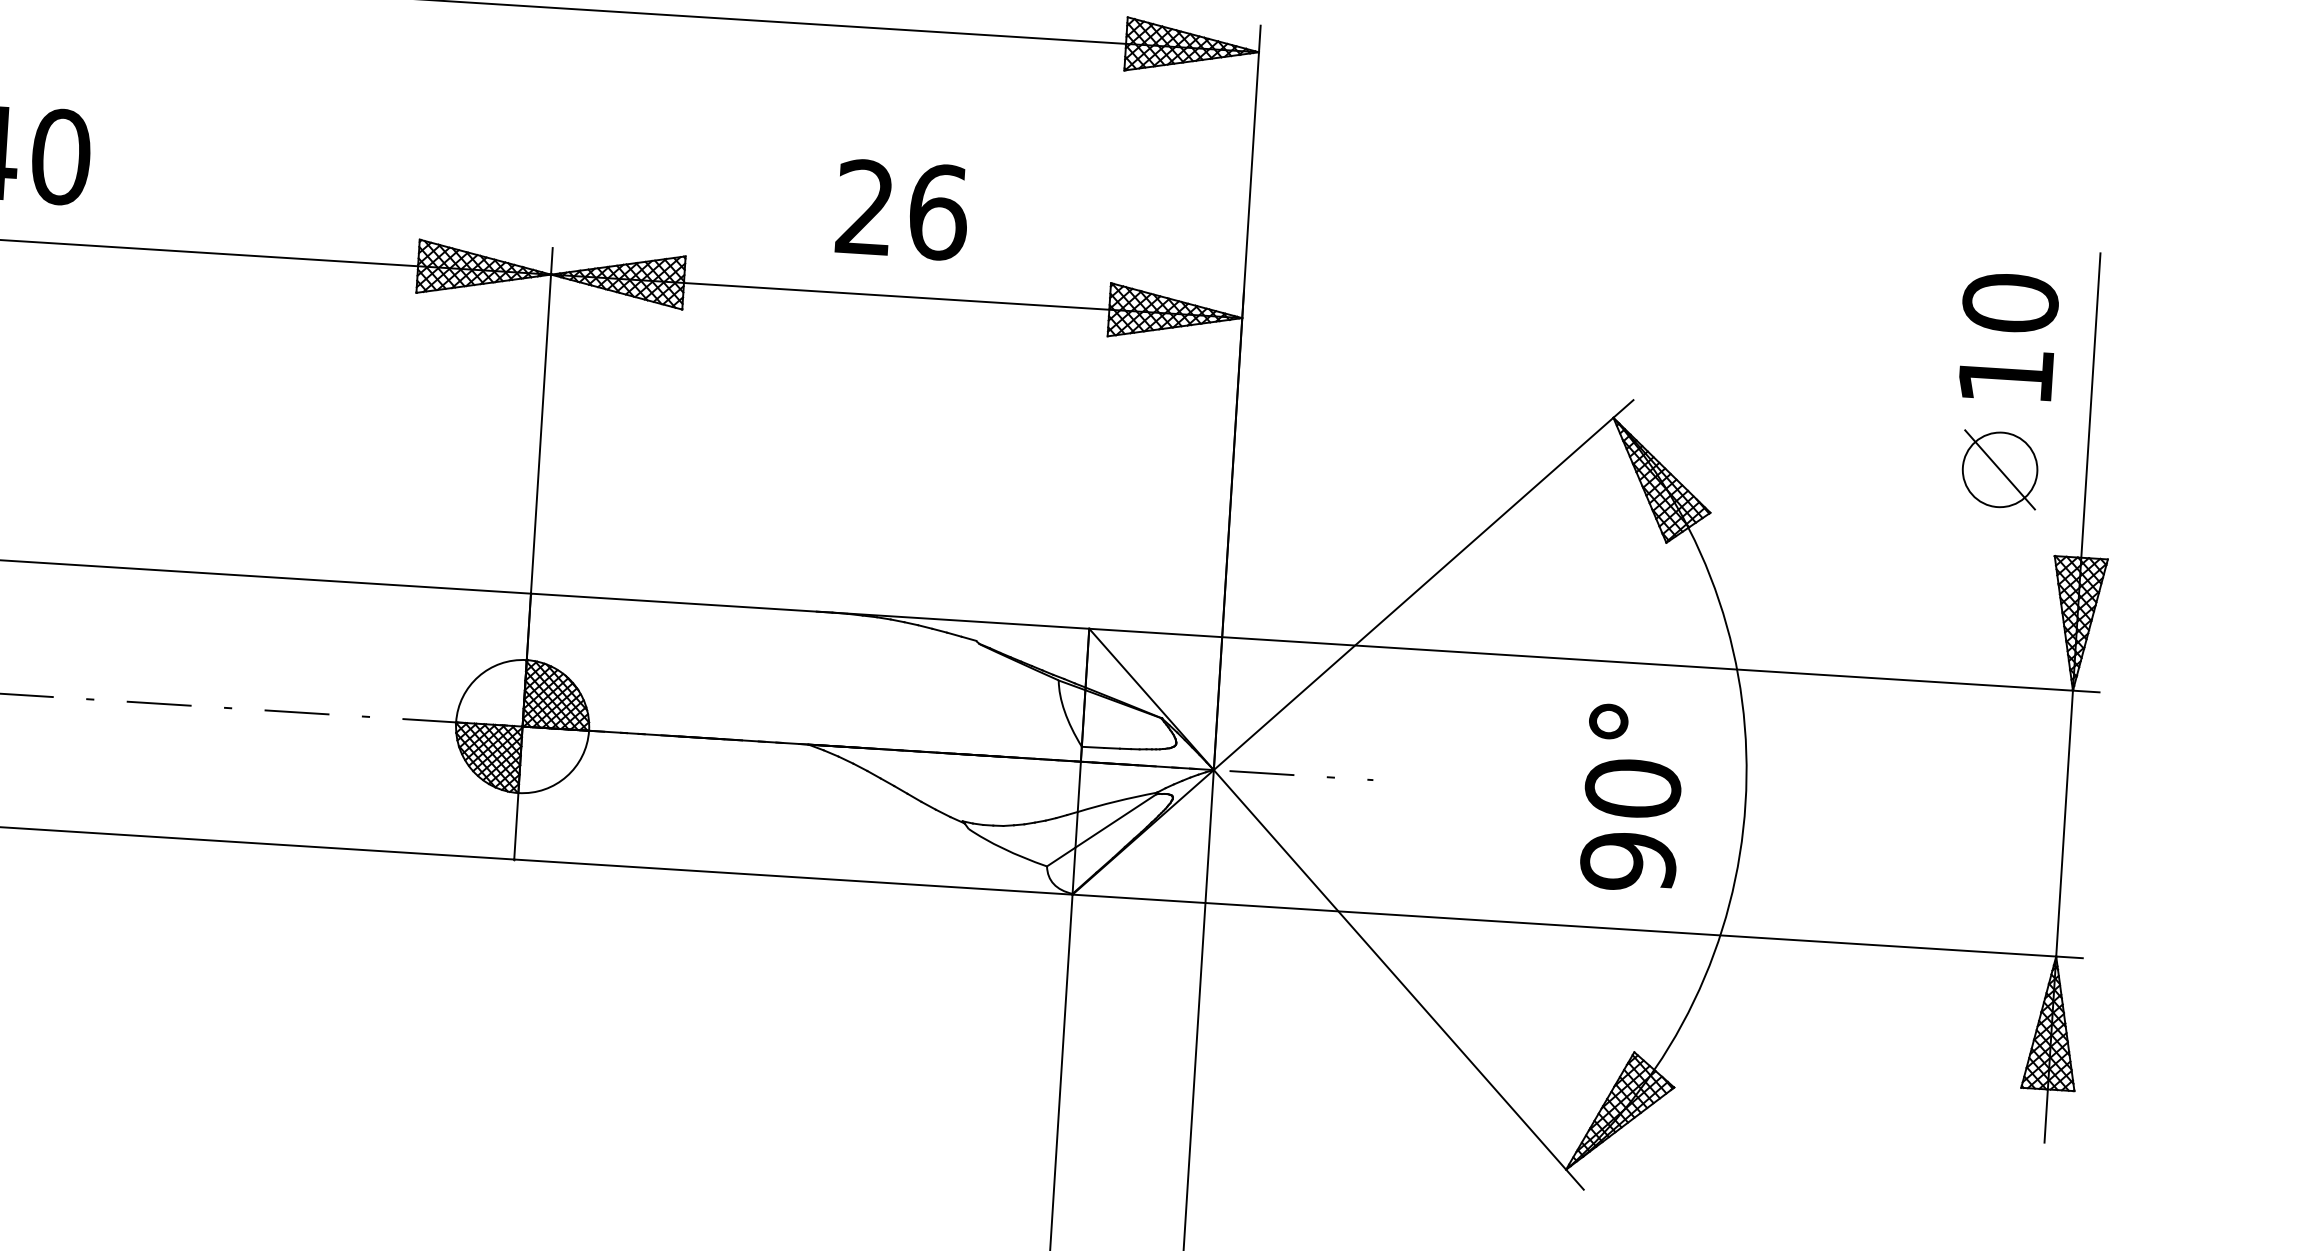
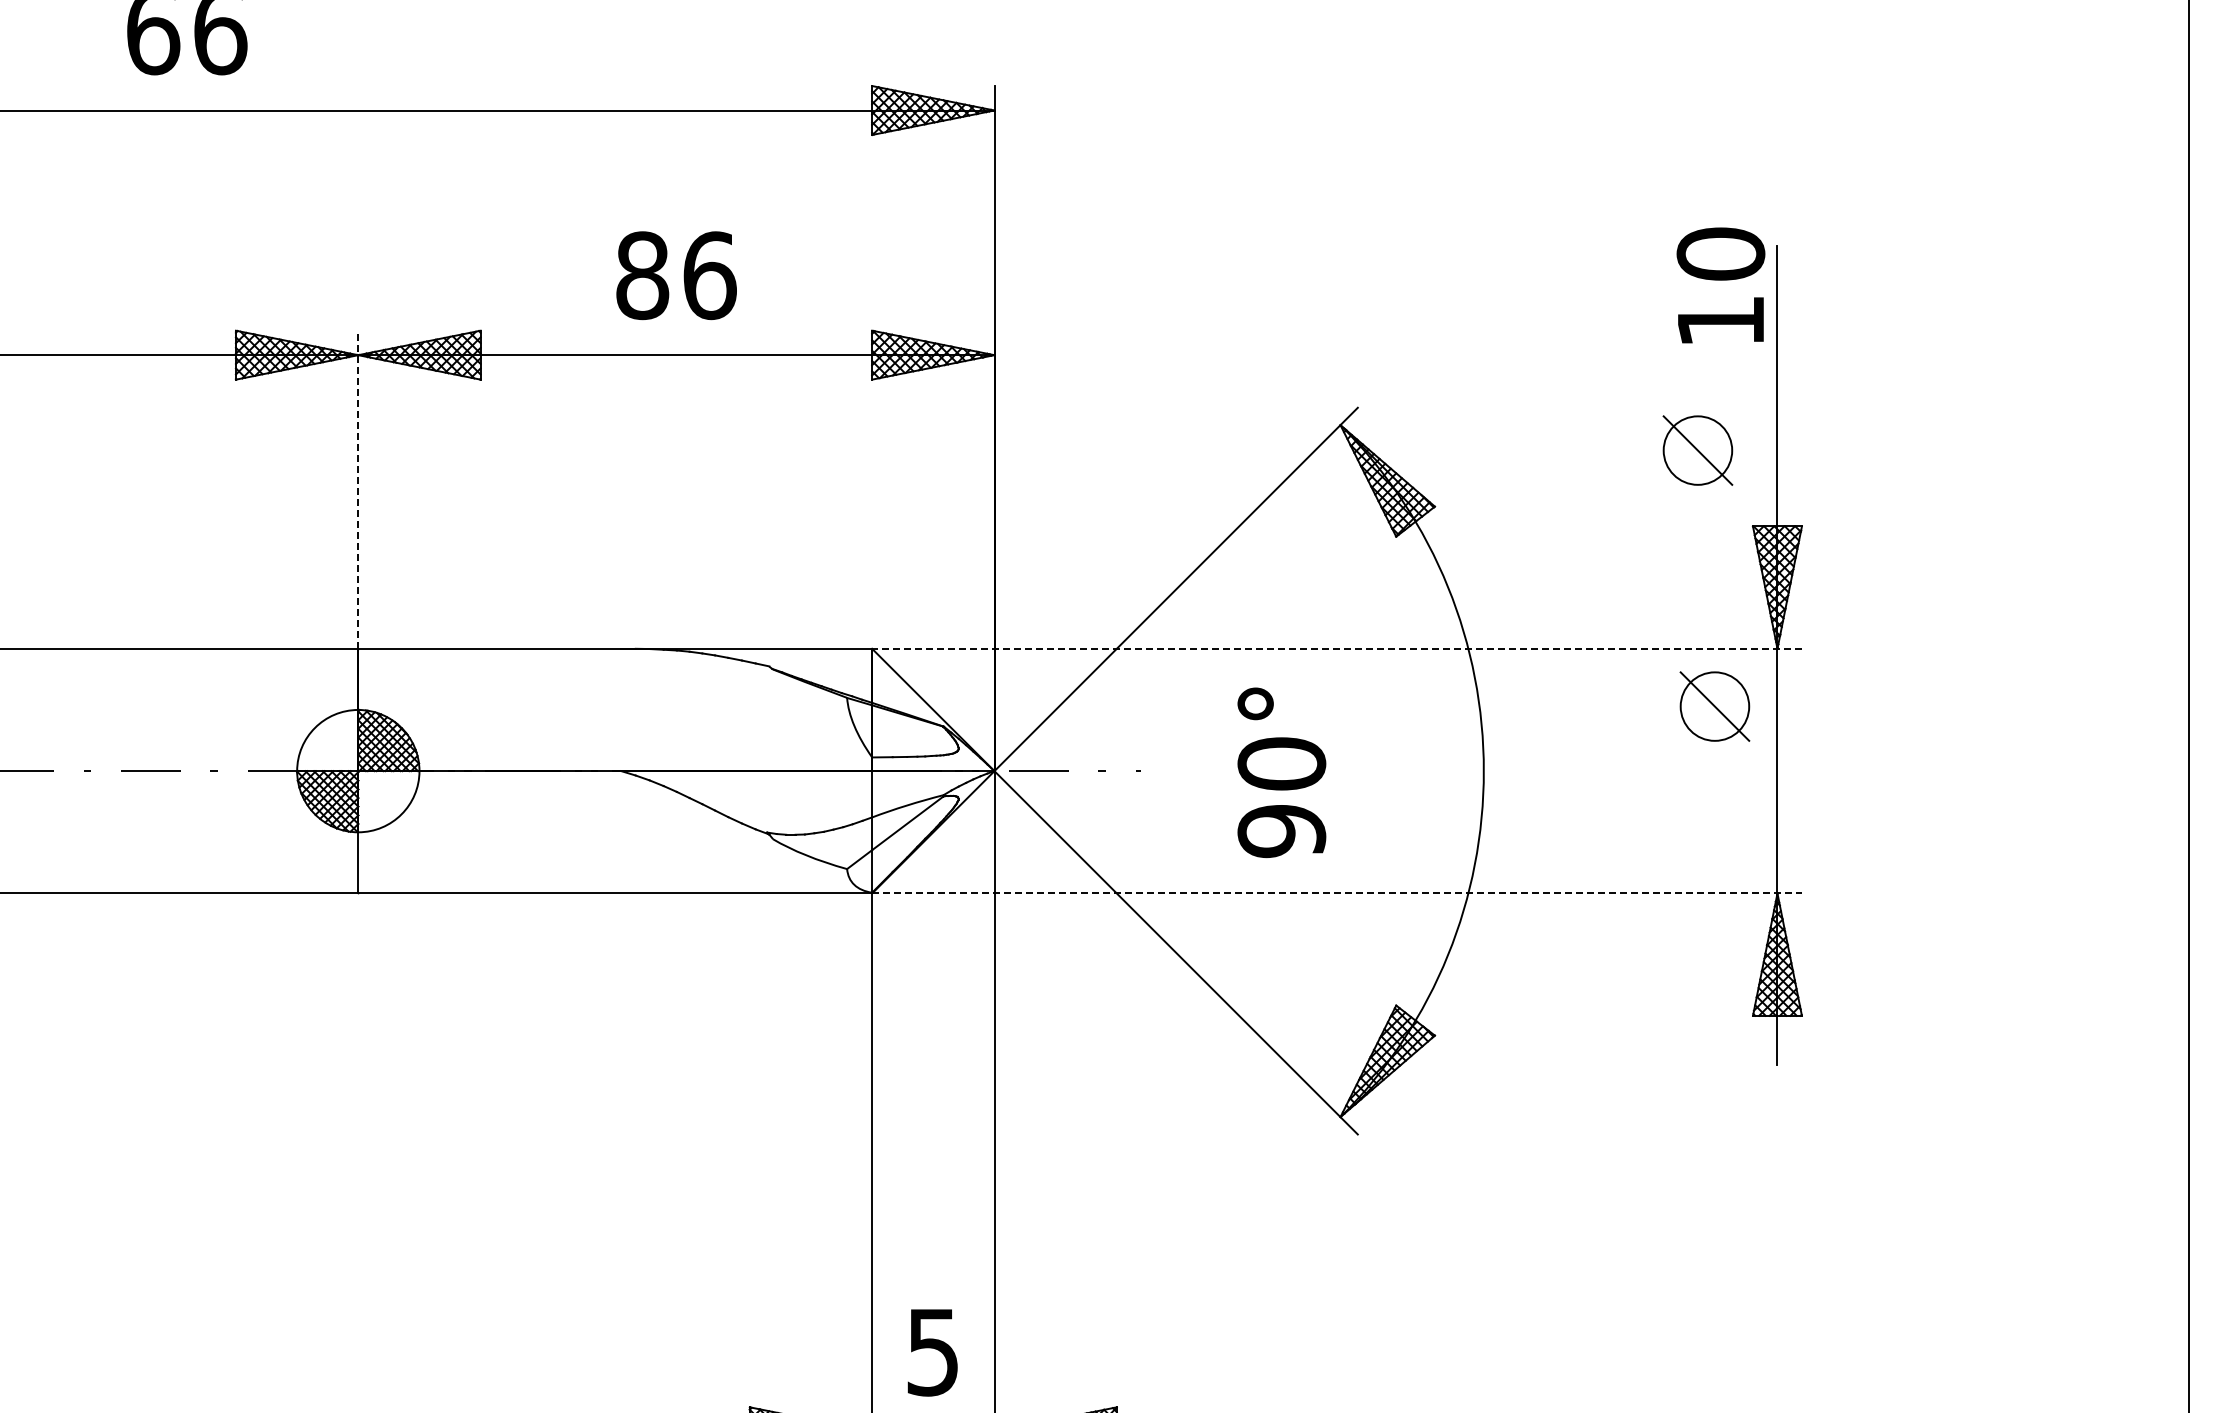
text: (865, 207) -> (642, 275), 26 -> 86
text: (2007, 337) -> (1720, 285), moved
line: (542, 420) -> (358, 489), solid -> dashed
line: (1594, 660) -> (1337, 648), solid -> dashed
part: (2000, 749) -> (1714, 706), added
text: (1632, 797) -> (1281, 772), moved
line: (1578, 926) -> (1337, 893), solid -> dashed

